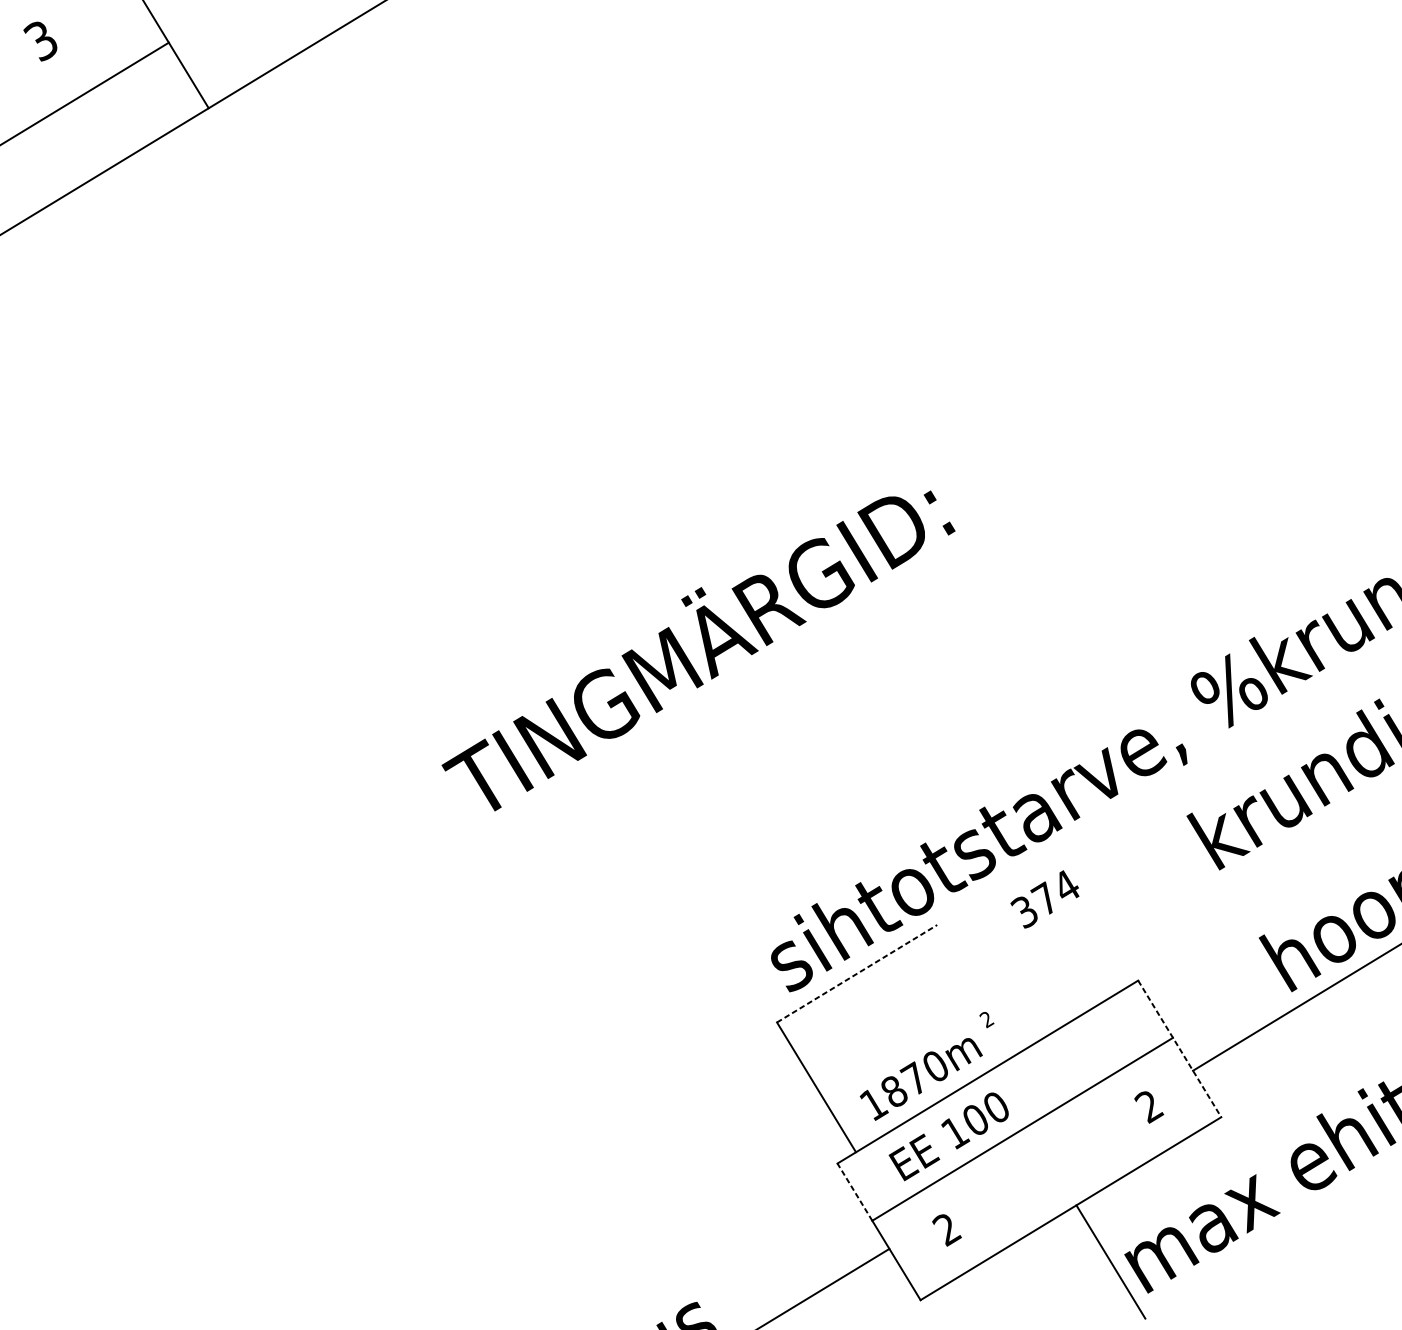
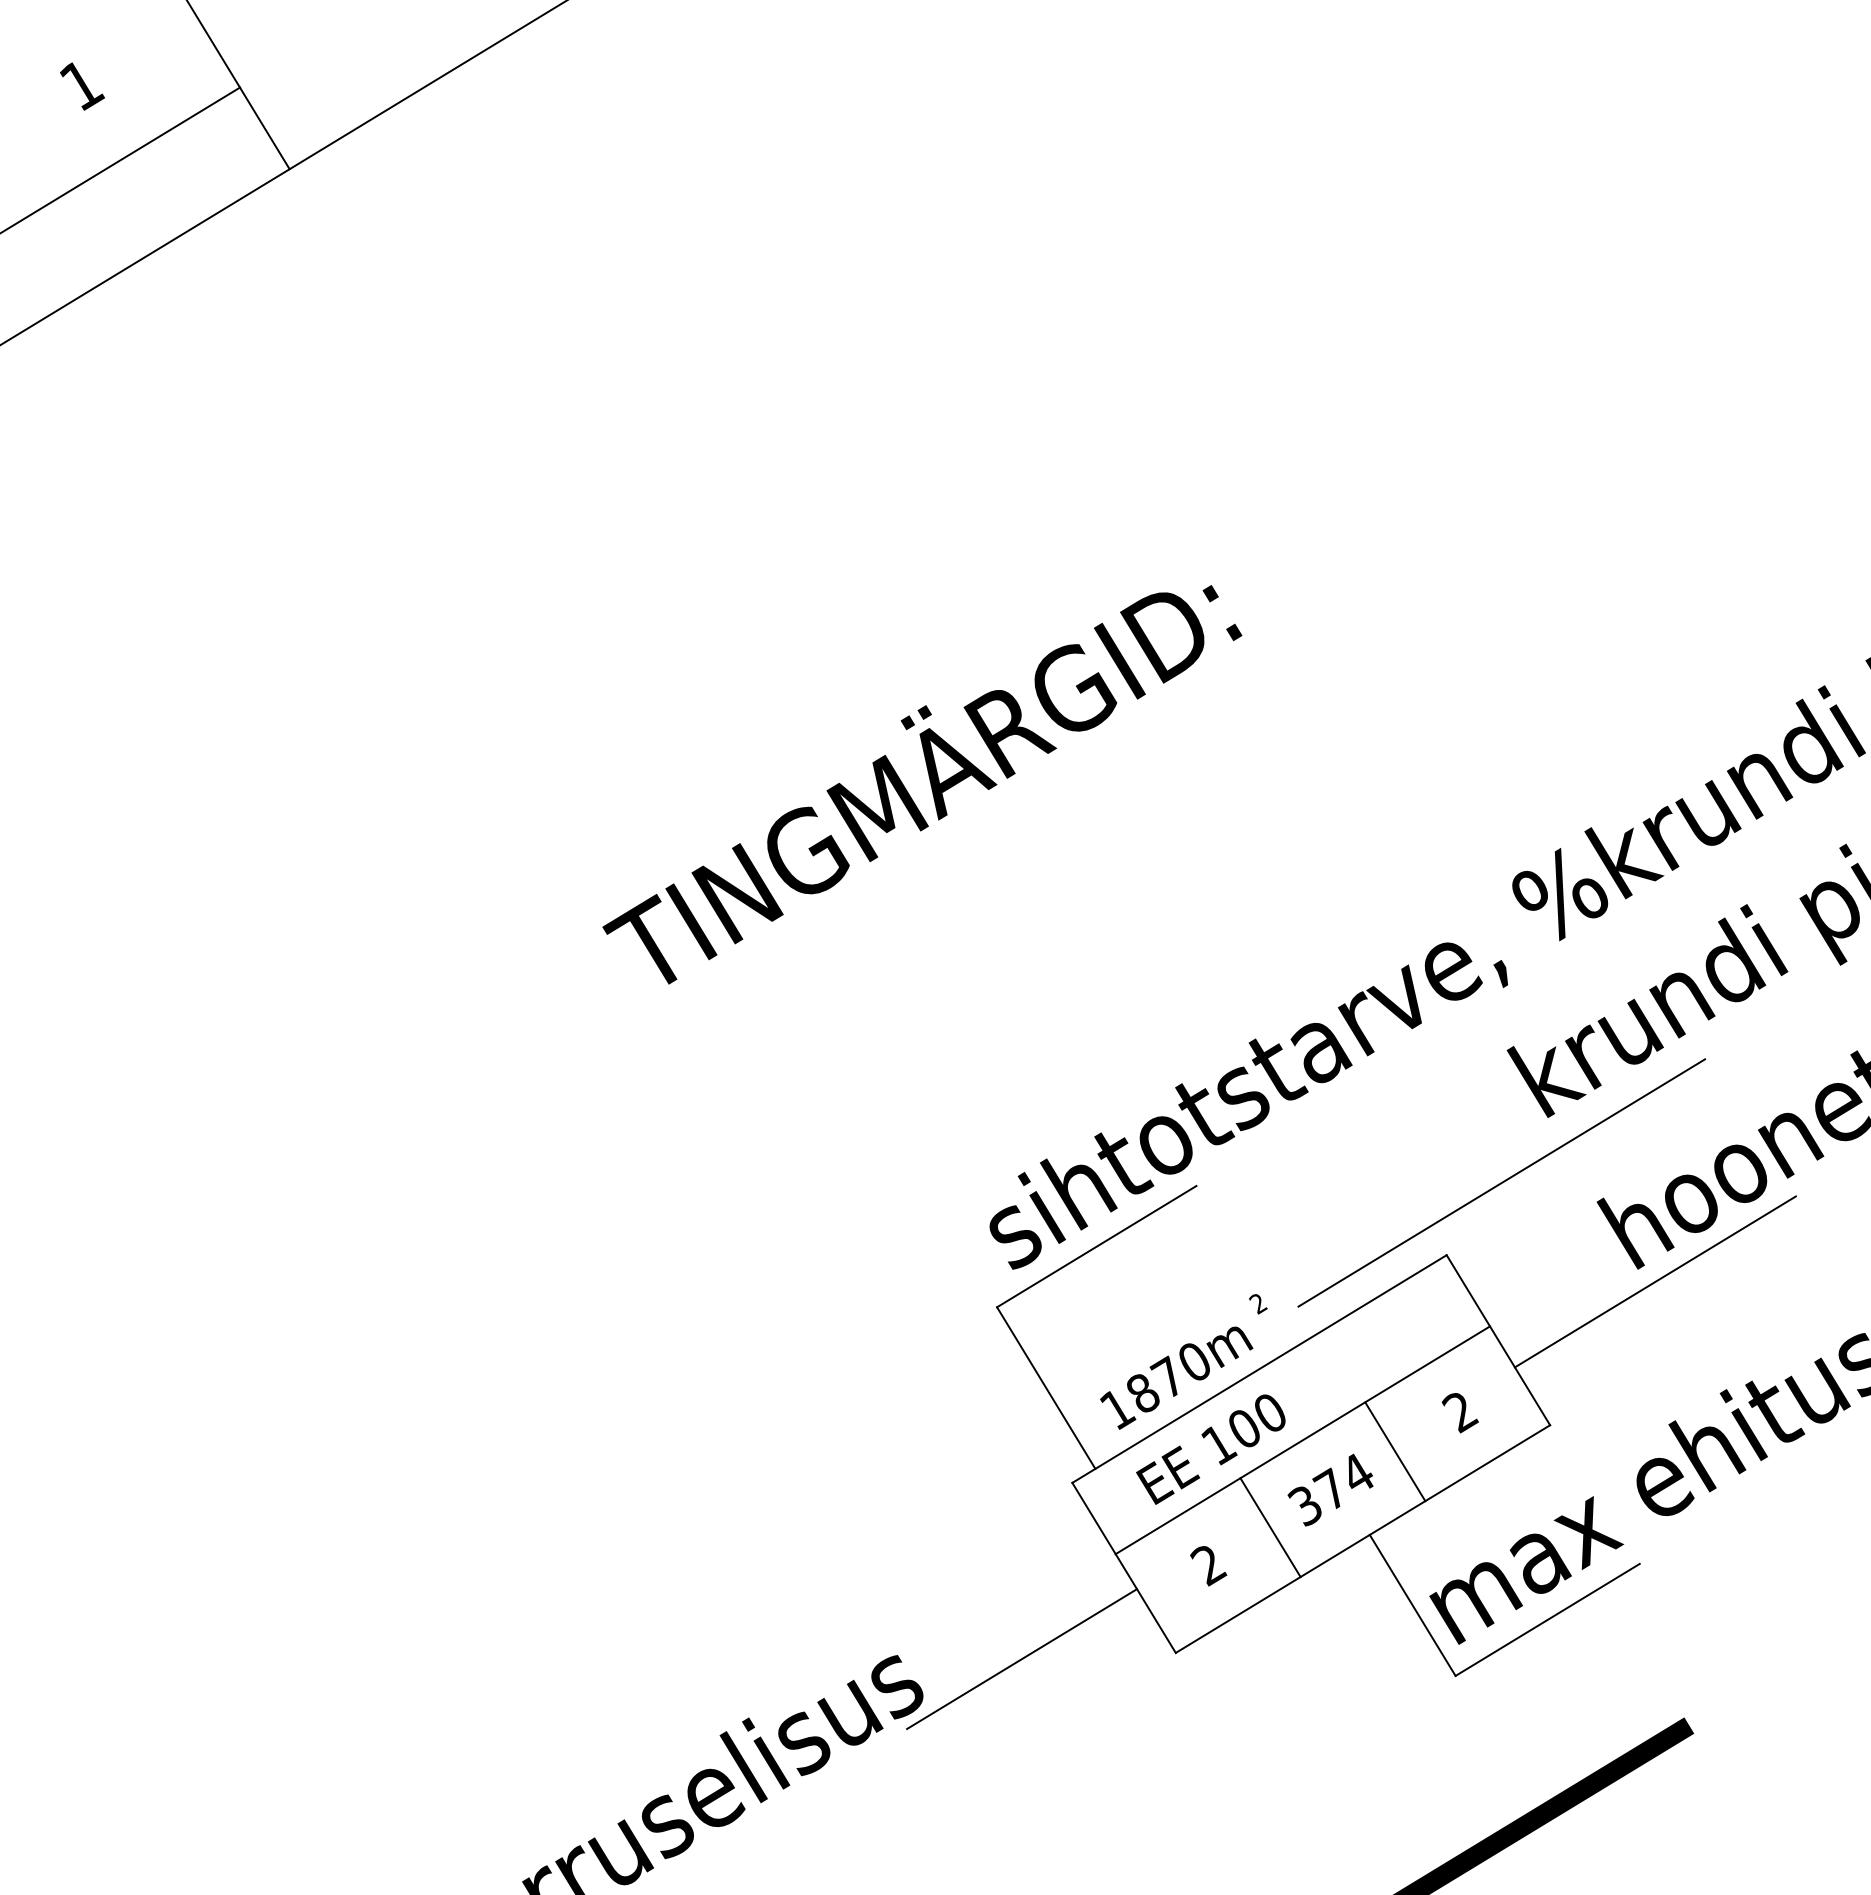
text: (41, 41) -> (81, 86), 3 -> 1
text: (698, 650) -> (922, 784), moved
text: (1044, 898) -> (1330, 1489), moved
line: (1182, 922) -> (1501, 1182), added
line: (856, 973) -> (1096, 1246), dashed -> solid
line: (1179, 1049) -> (1498, 1340), dashed -> solid
line: (1097, 1138) -> (1395, 1451), added
line: (855, 1192) -> (1094, 1518), dashed -> solid
line: (996, 1199) -> (1270, 1527), added
line: (1219, 1273) -> (1547, 1619), added

